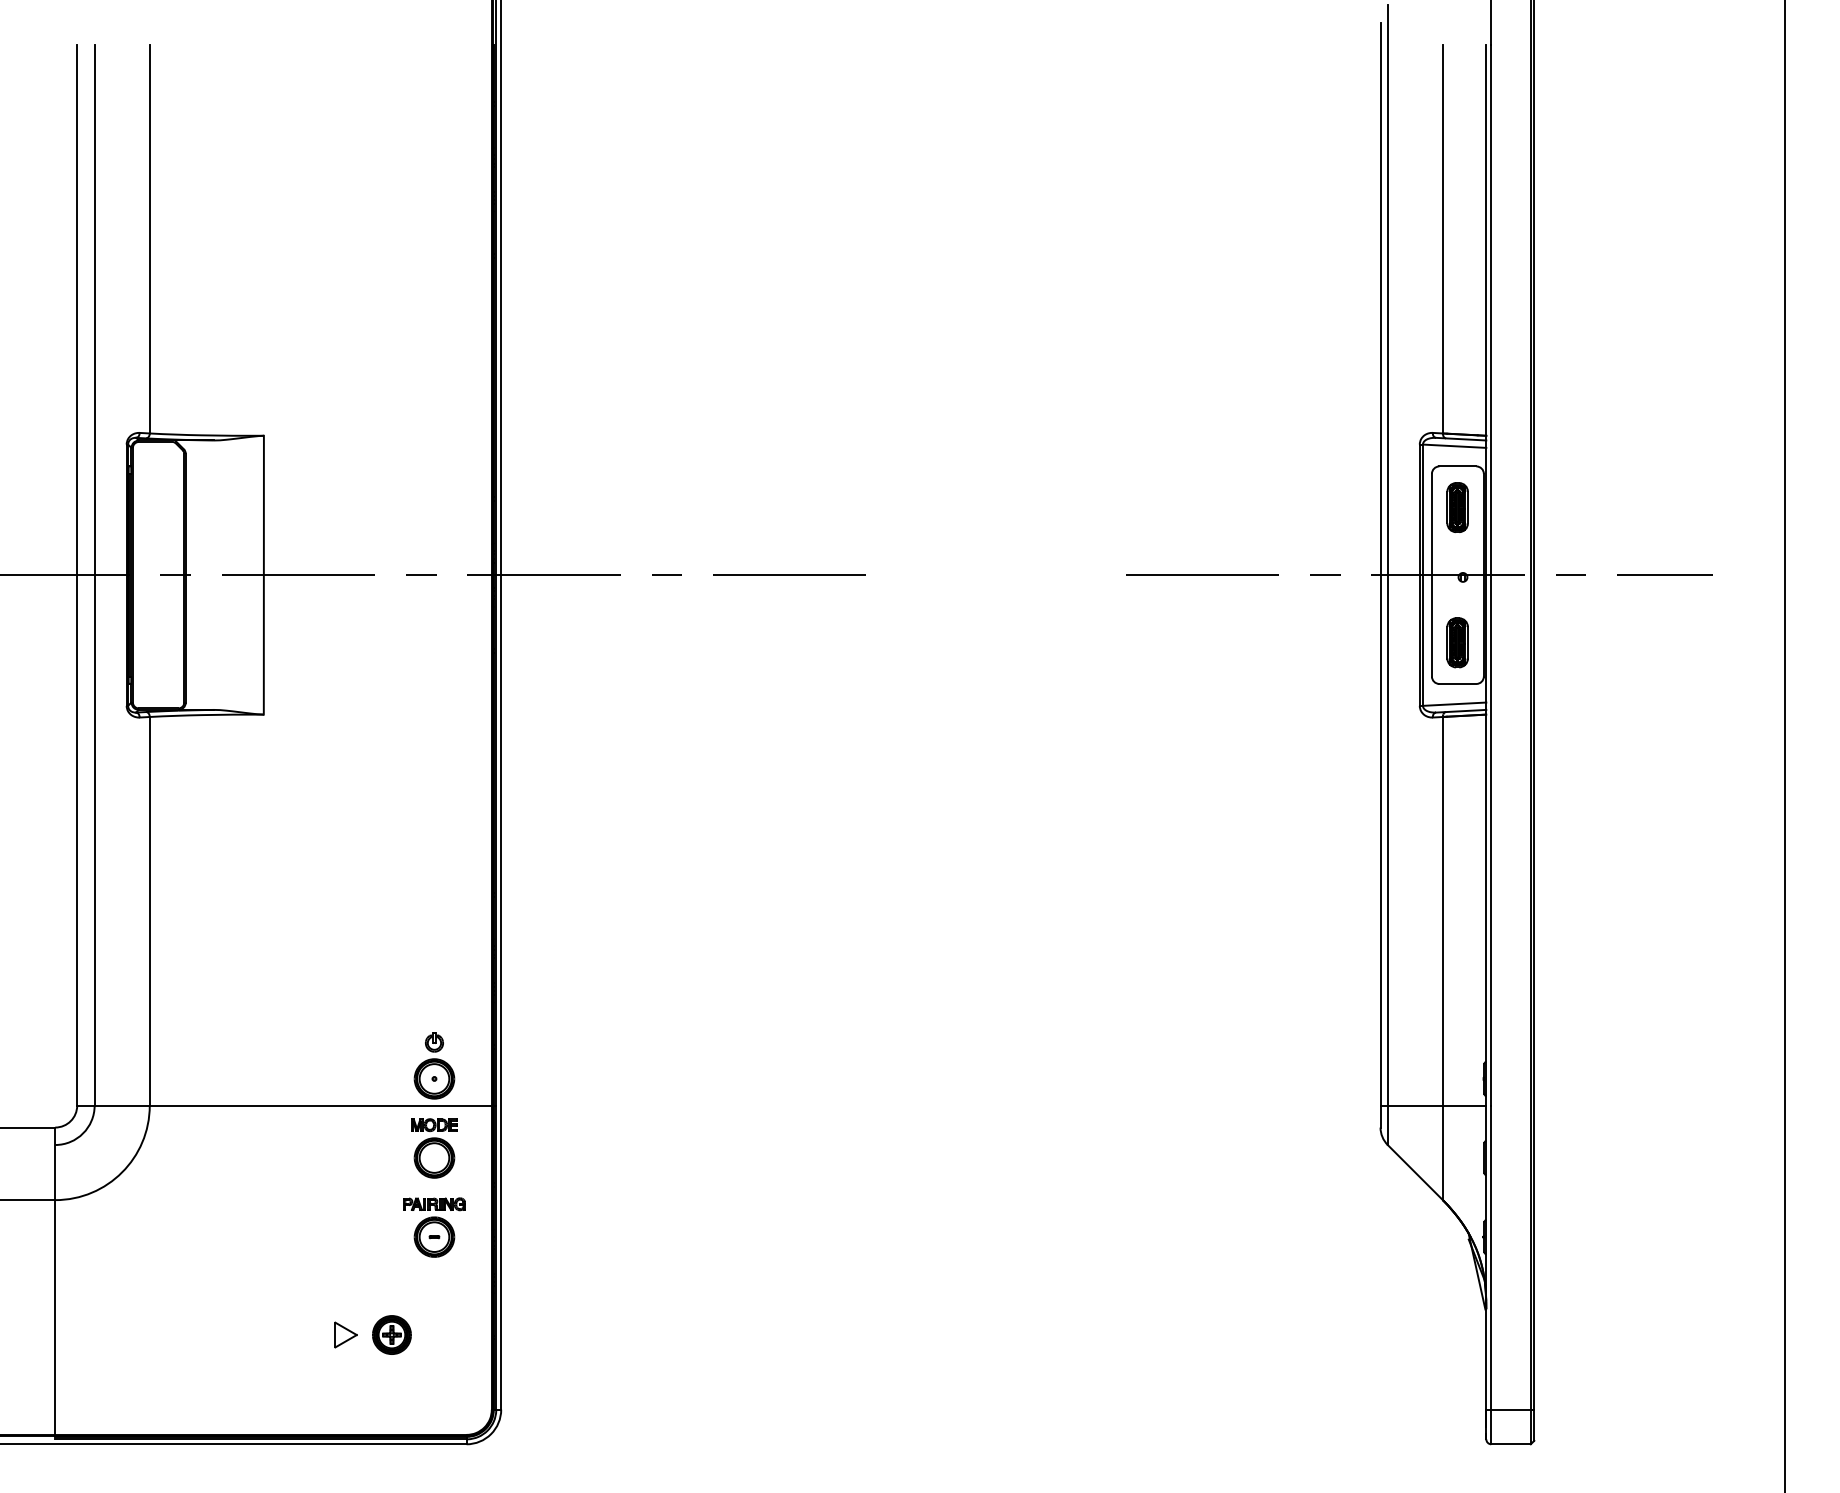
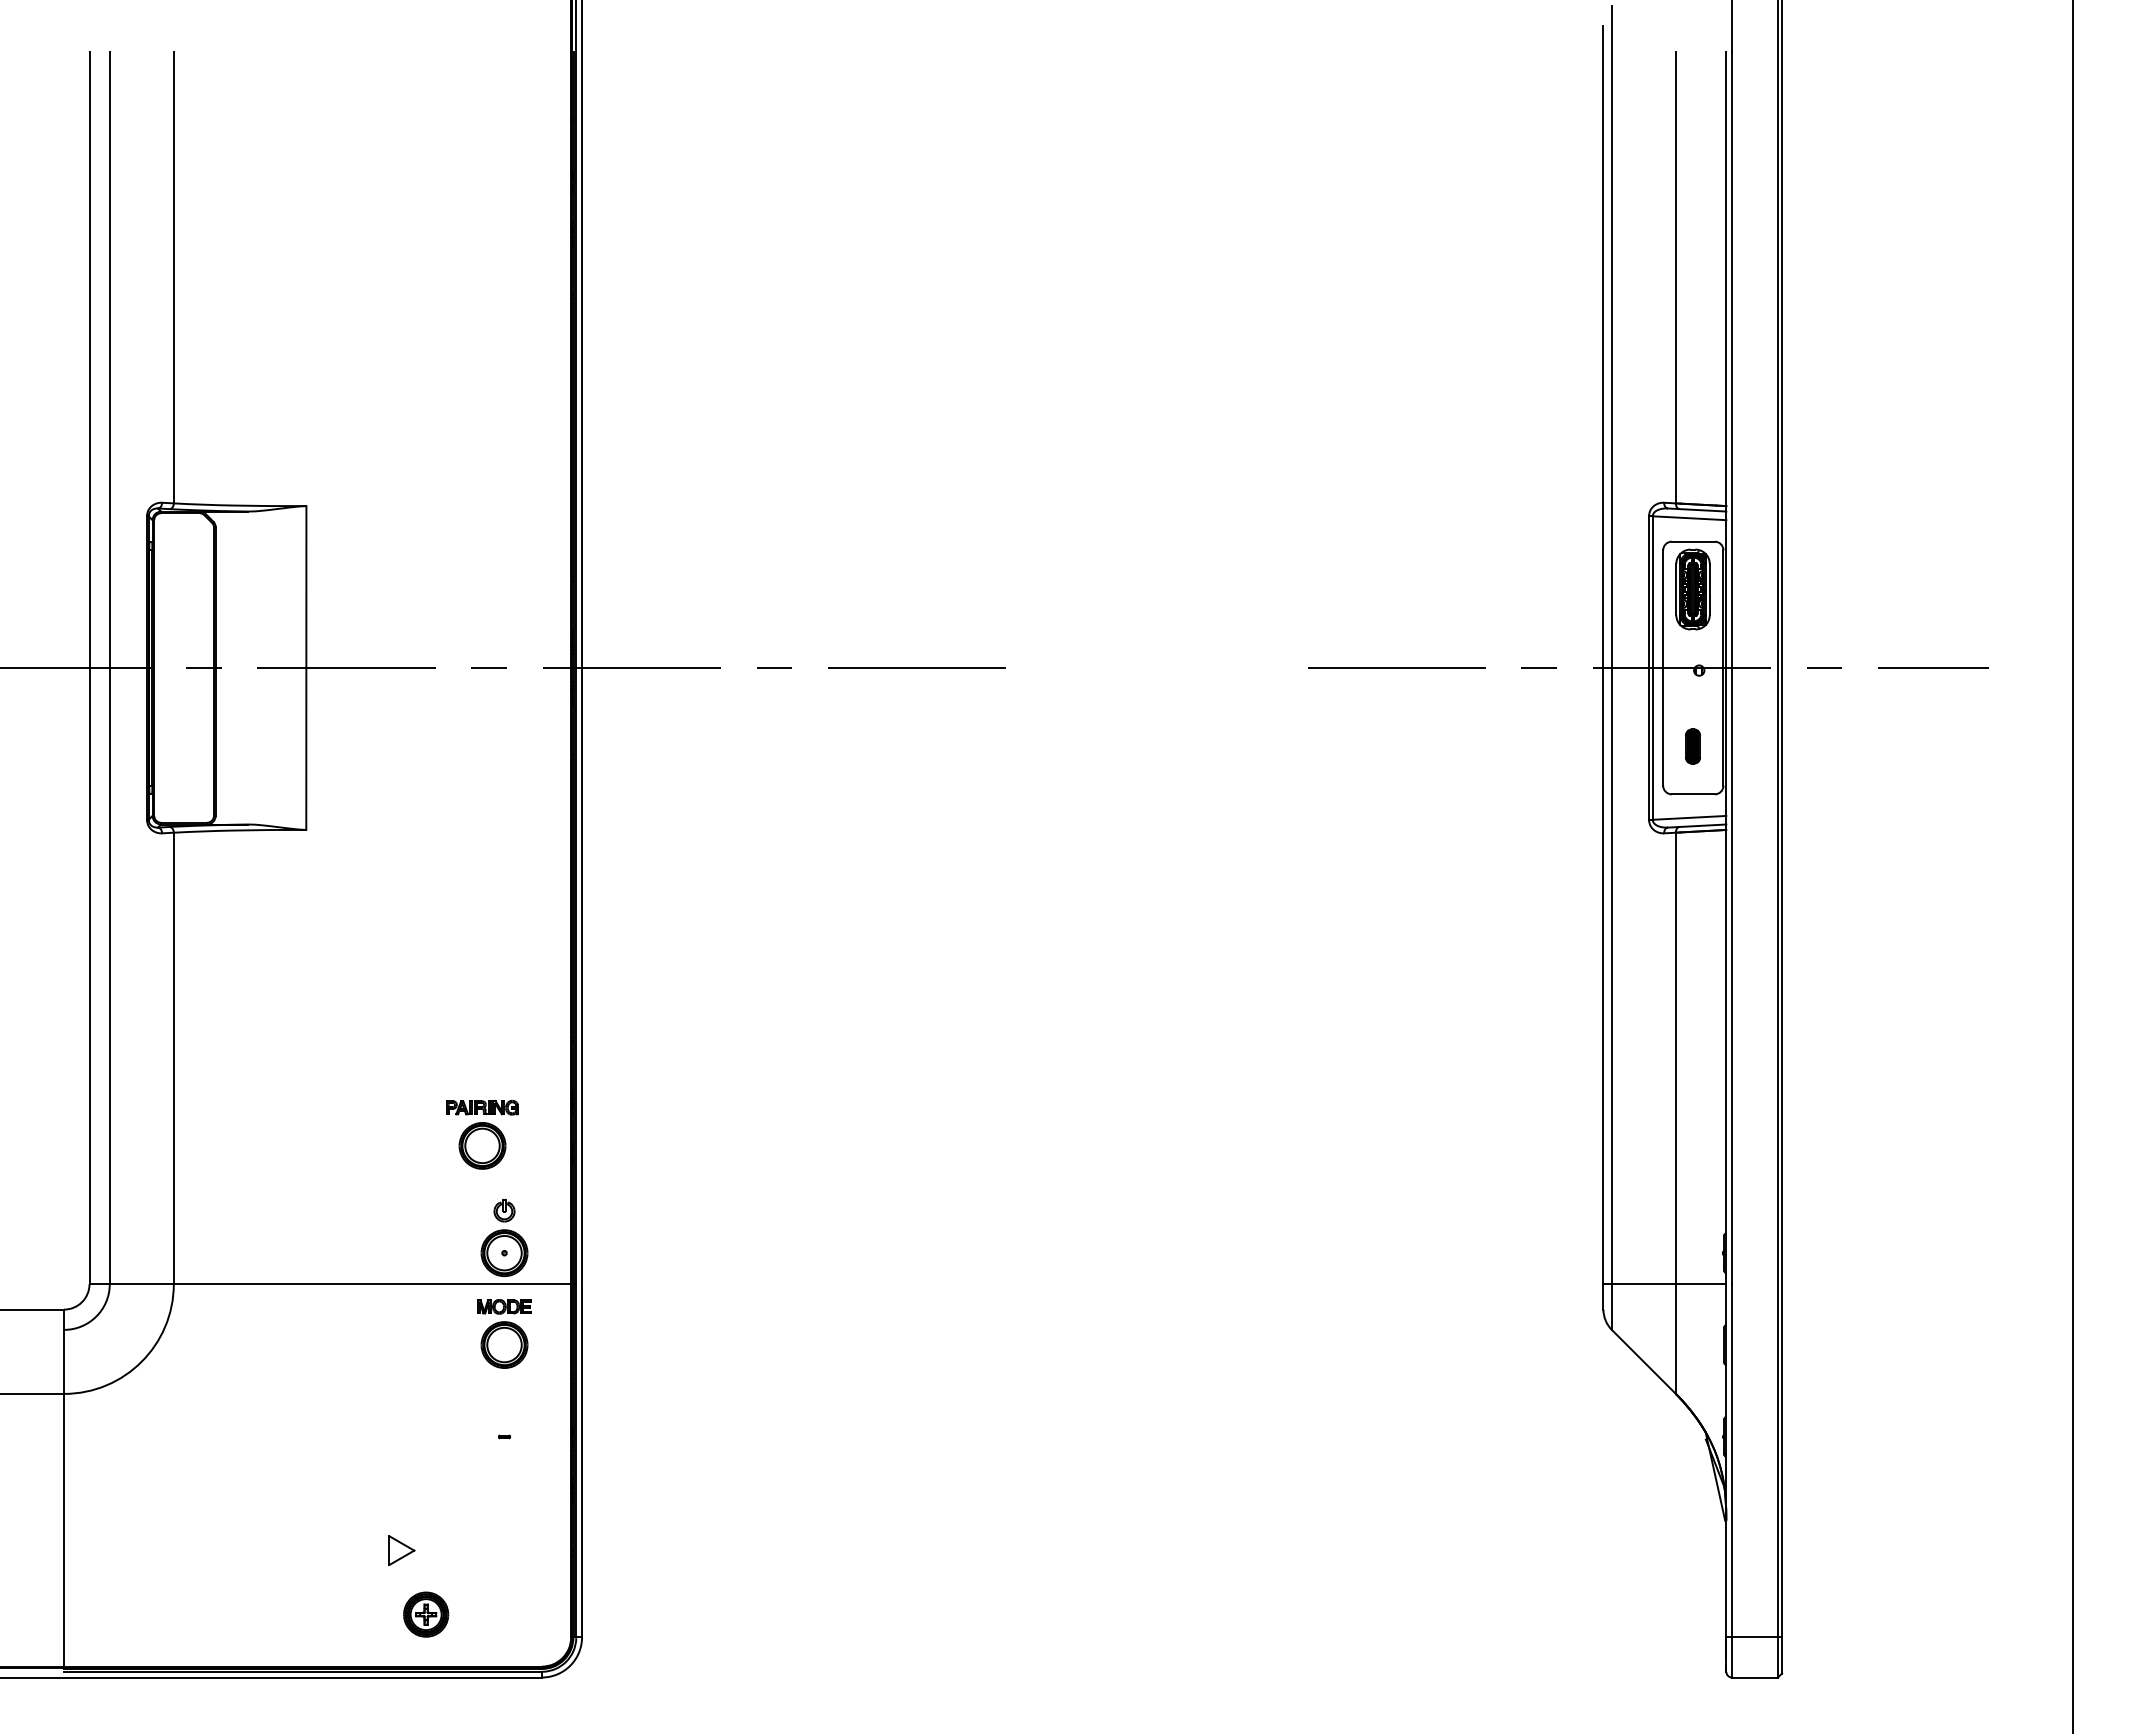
part: (1457, 507) -> (1692, 589), size x1.4
part: (1457, 642) -> (1692, 746), size x0.6
part: (434, 1227) -> (482, 1134), moved
part: (392, 1334) -> (426, 1614), moved

